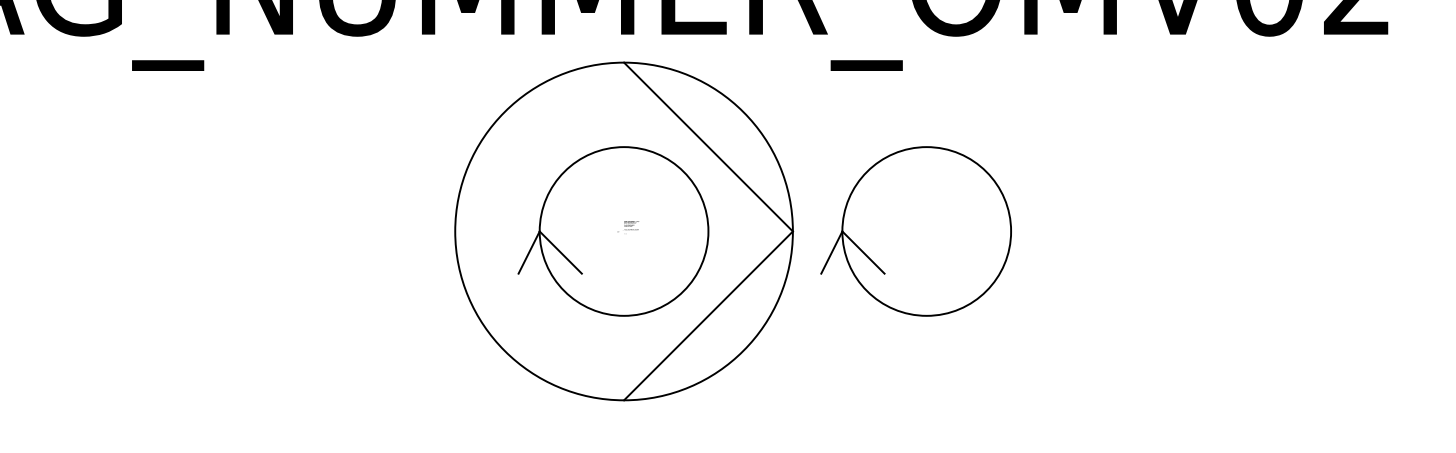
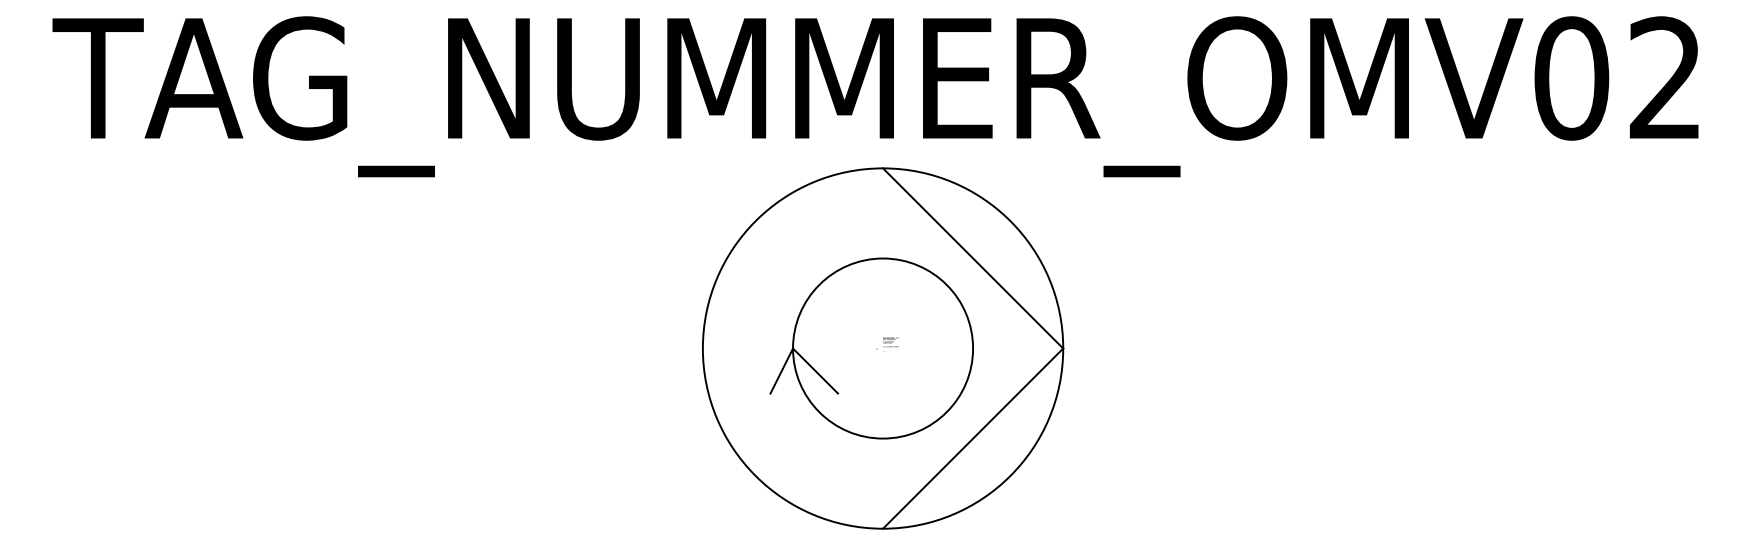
part: (915, 231) -> (1194, 348), removed

